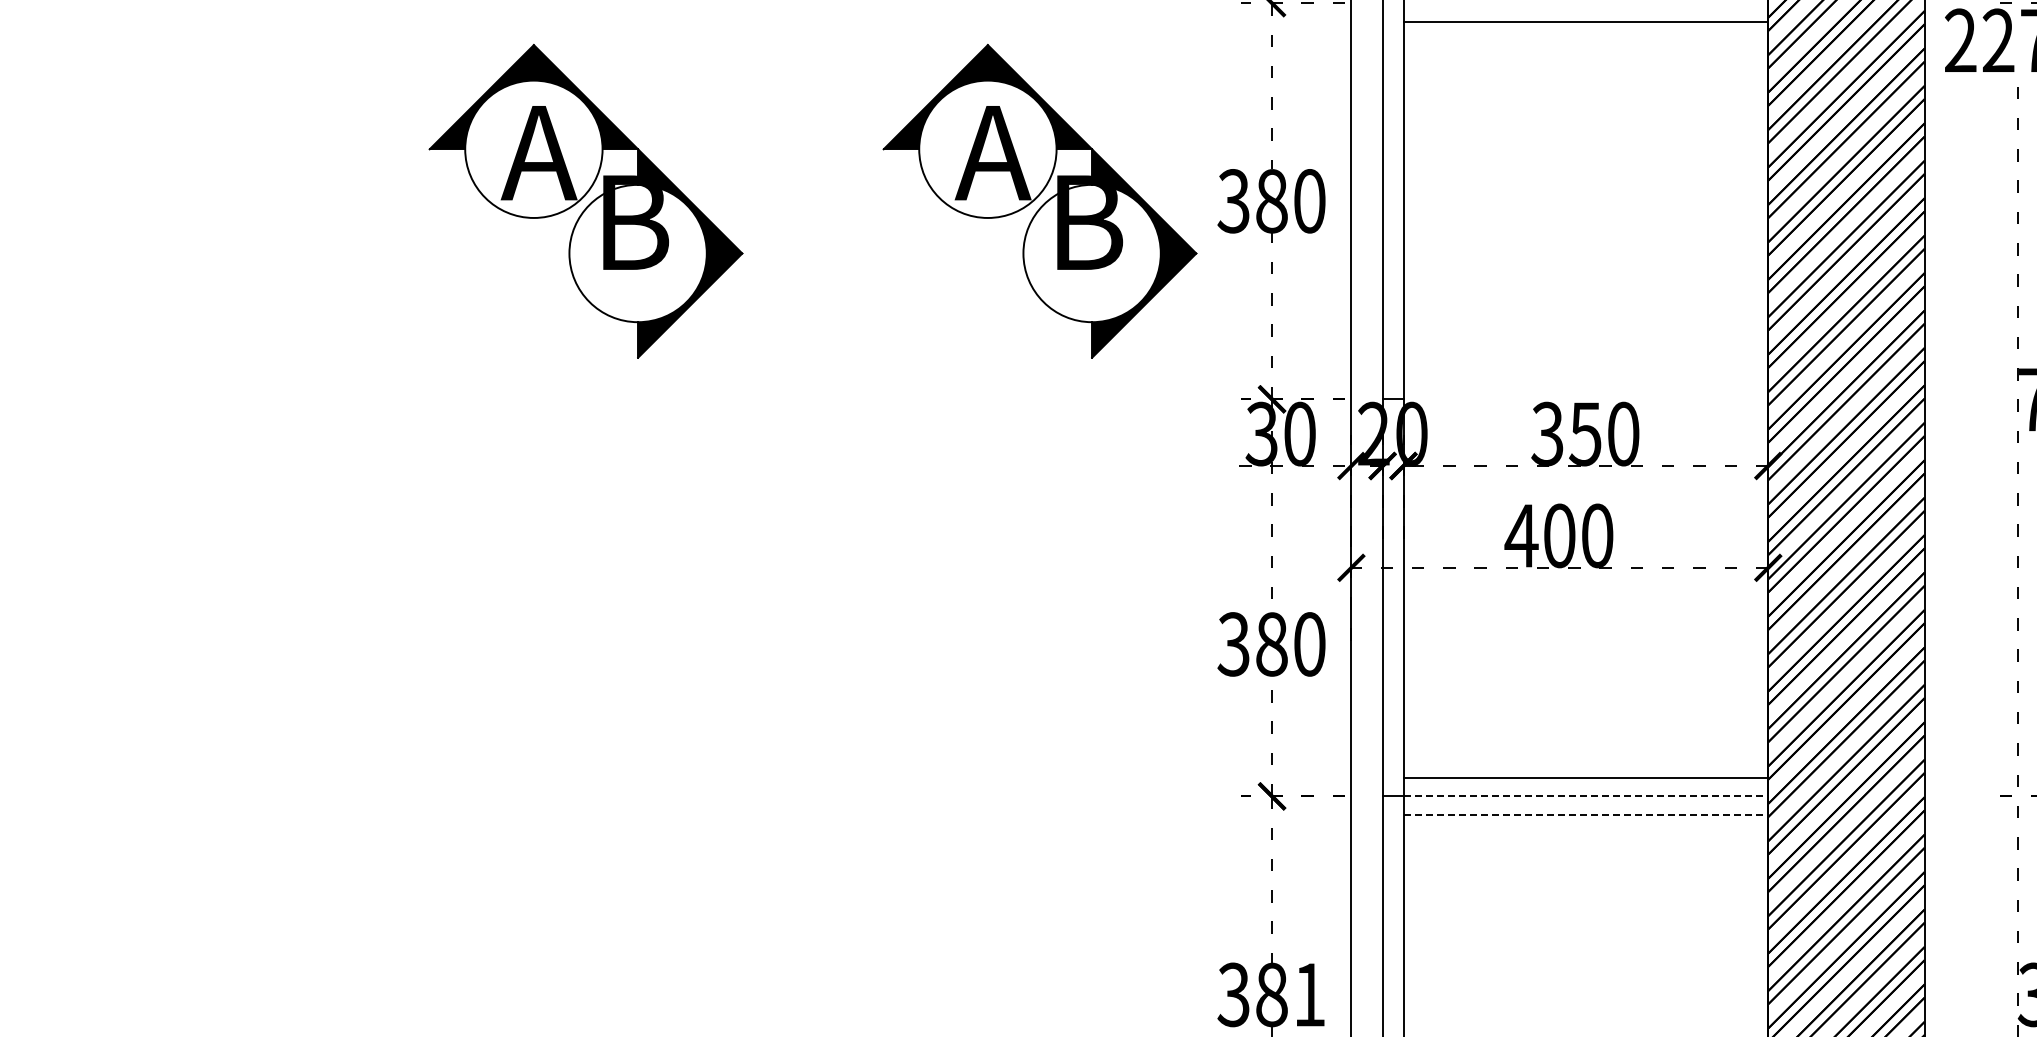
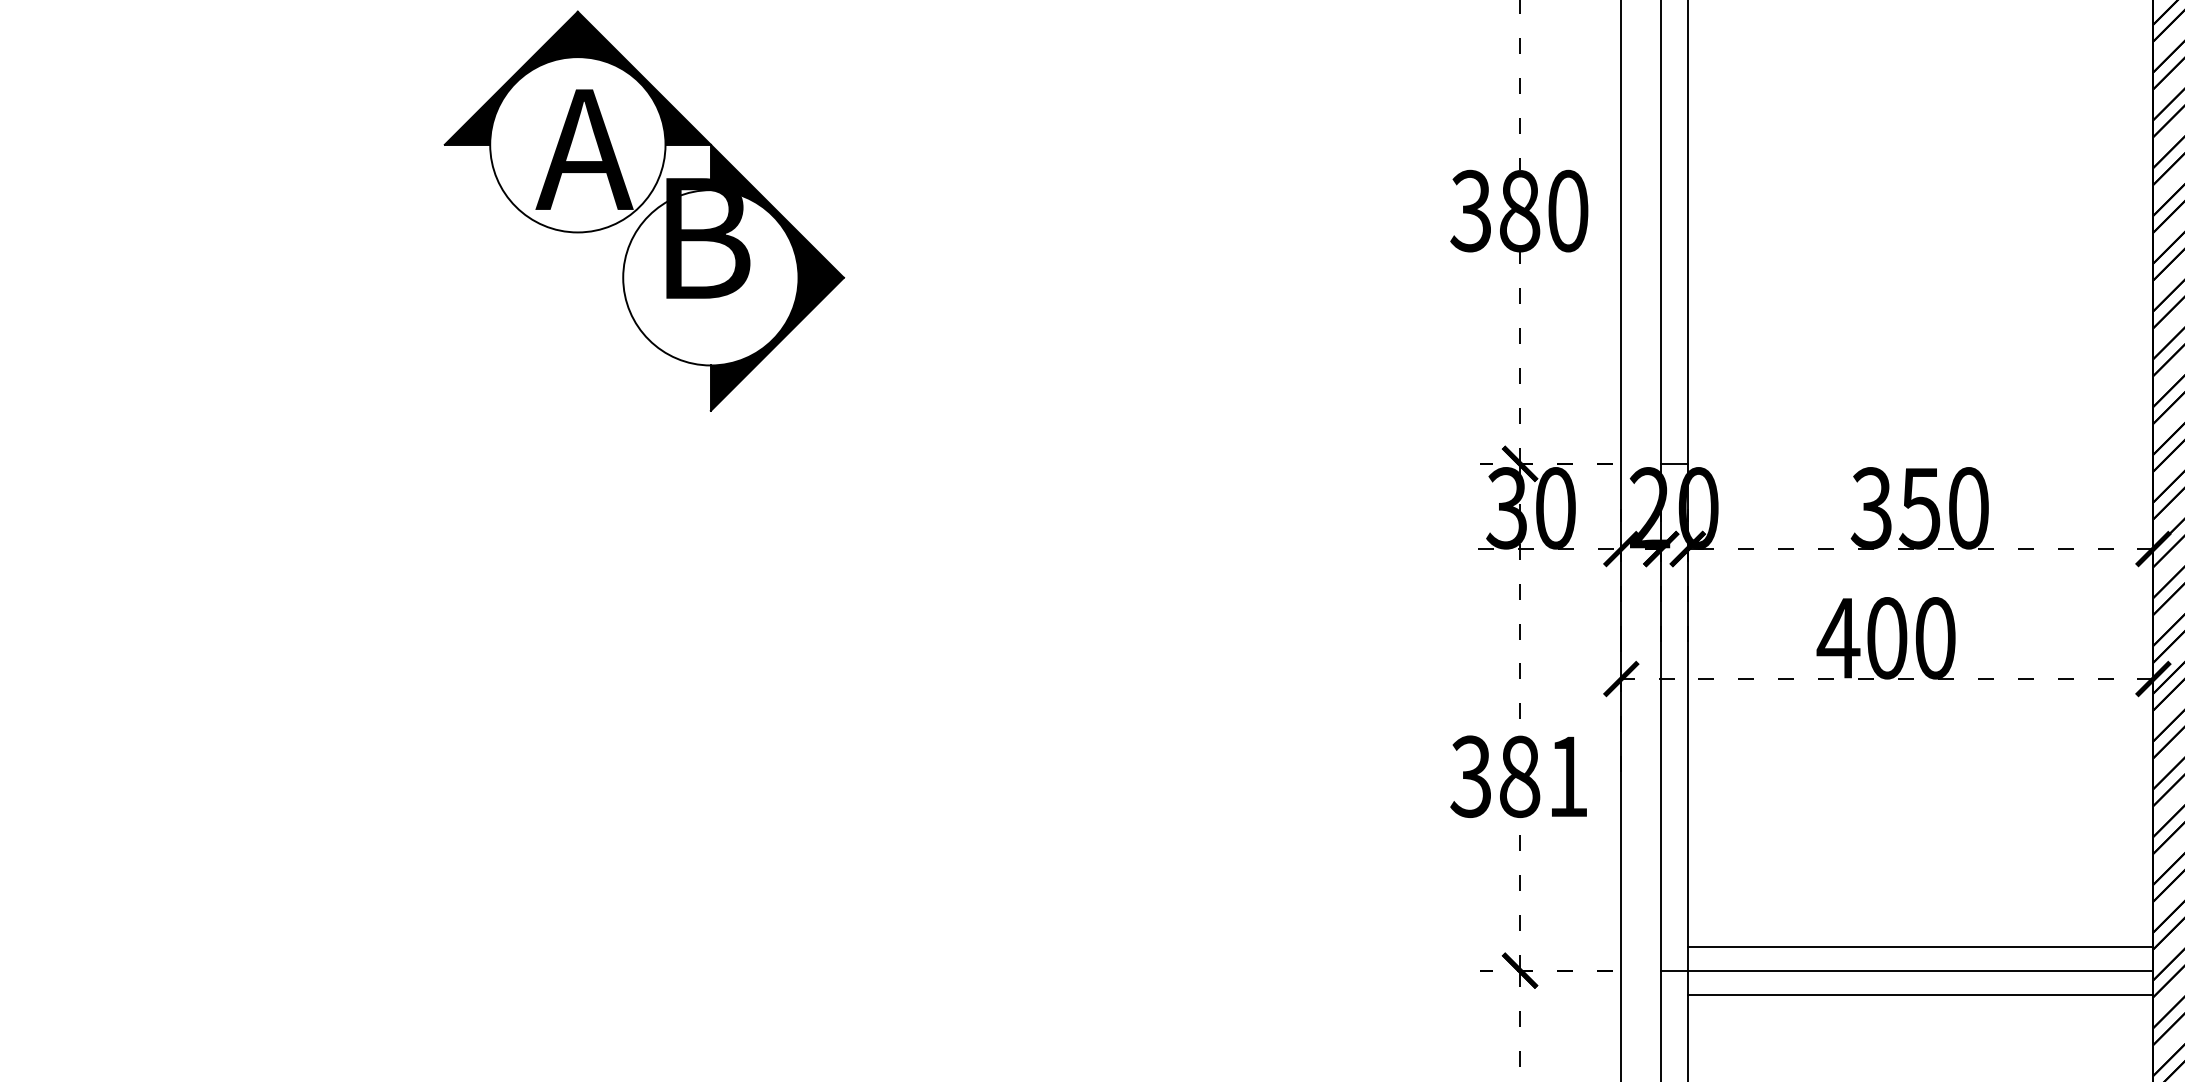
part: (1039, 201) -> (1223, 211), removed
text: (1309, 644) -> (1567, 776), 380 -> 381
line: (1586, 796) -> (1921, 970), dashed -> solid
line: (1586, 815) -> (1921, 995), dashed -> solid

